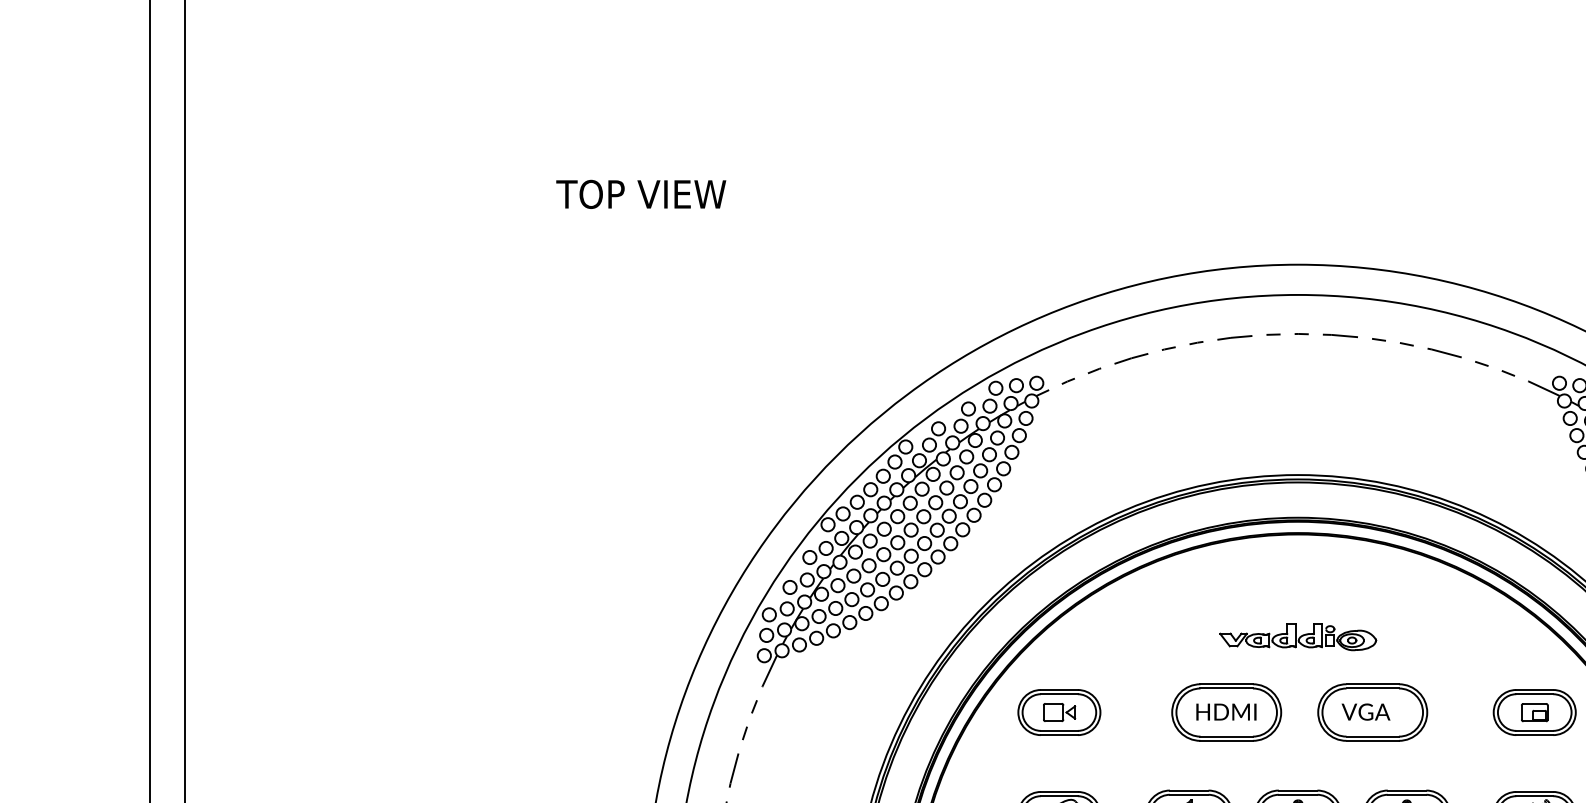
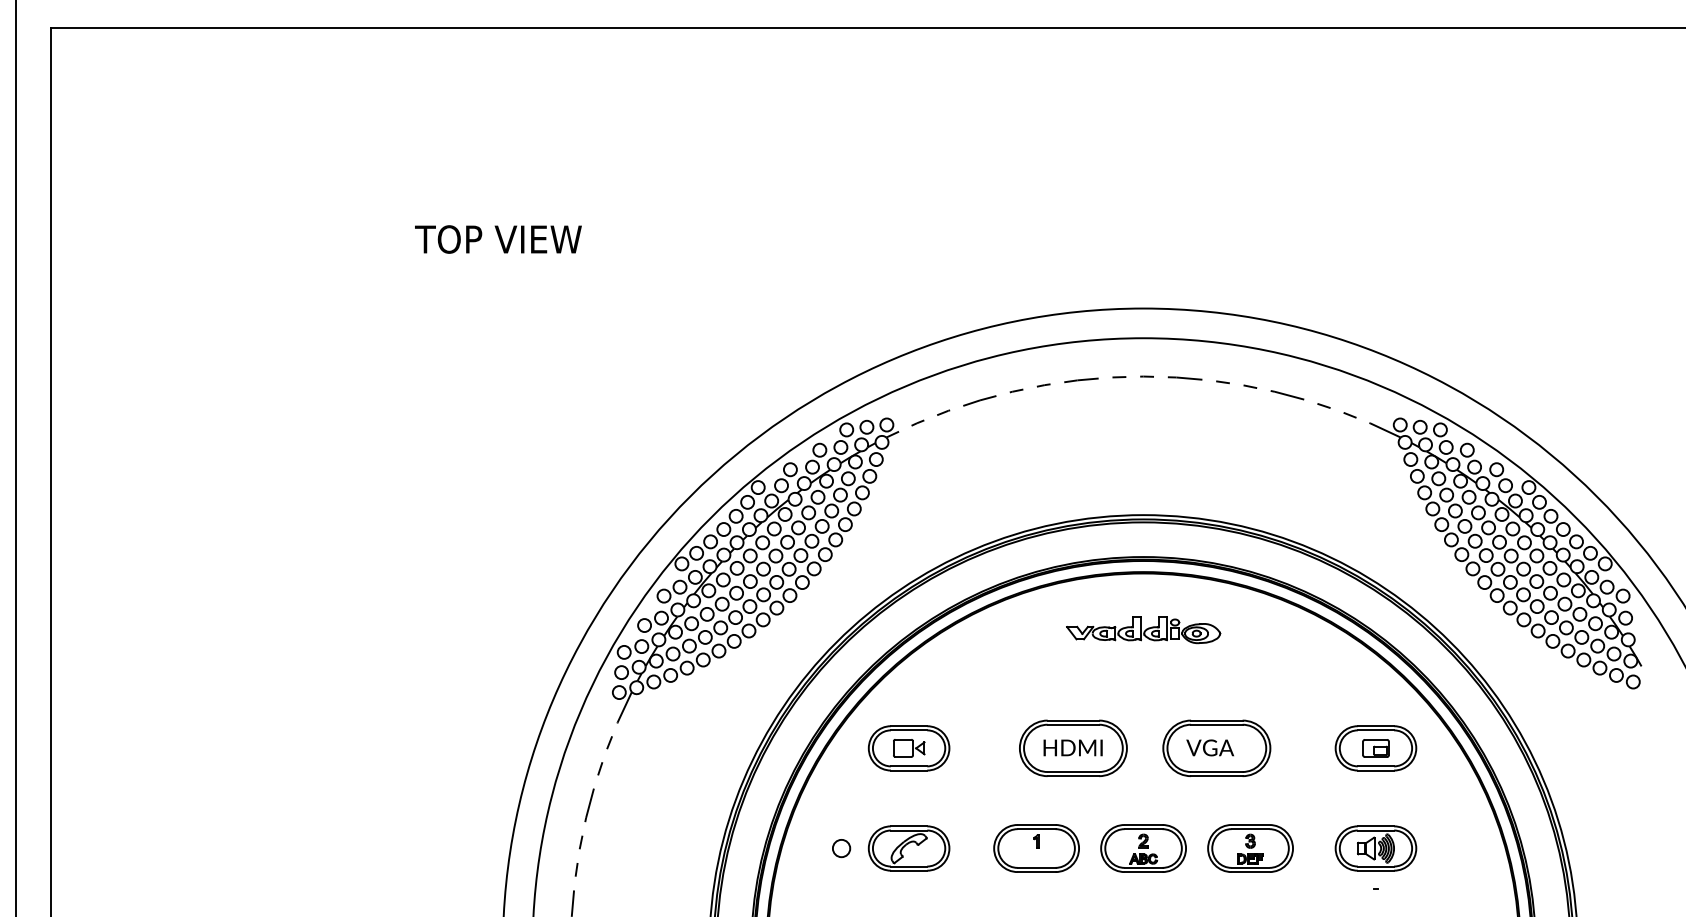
part: (1298, 637) -> (1143, 630), moved

